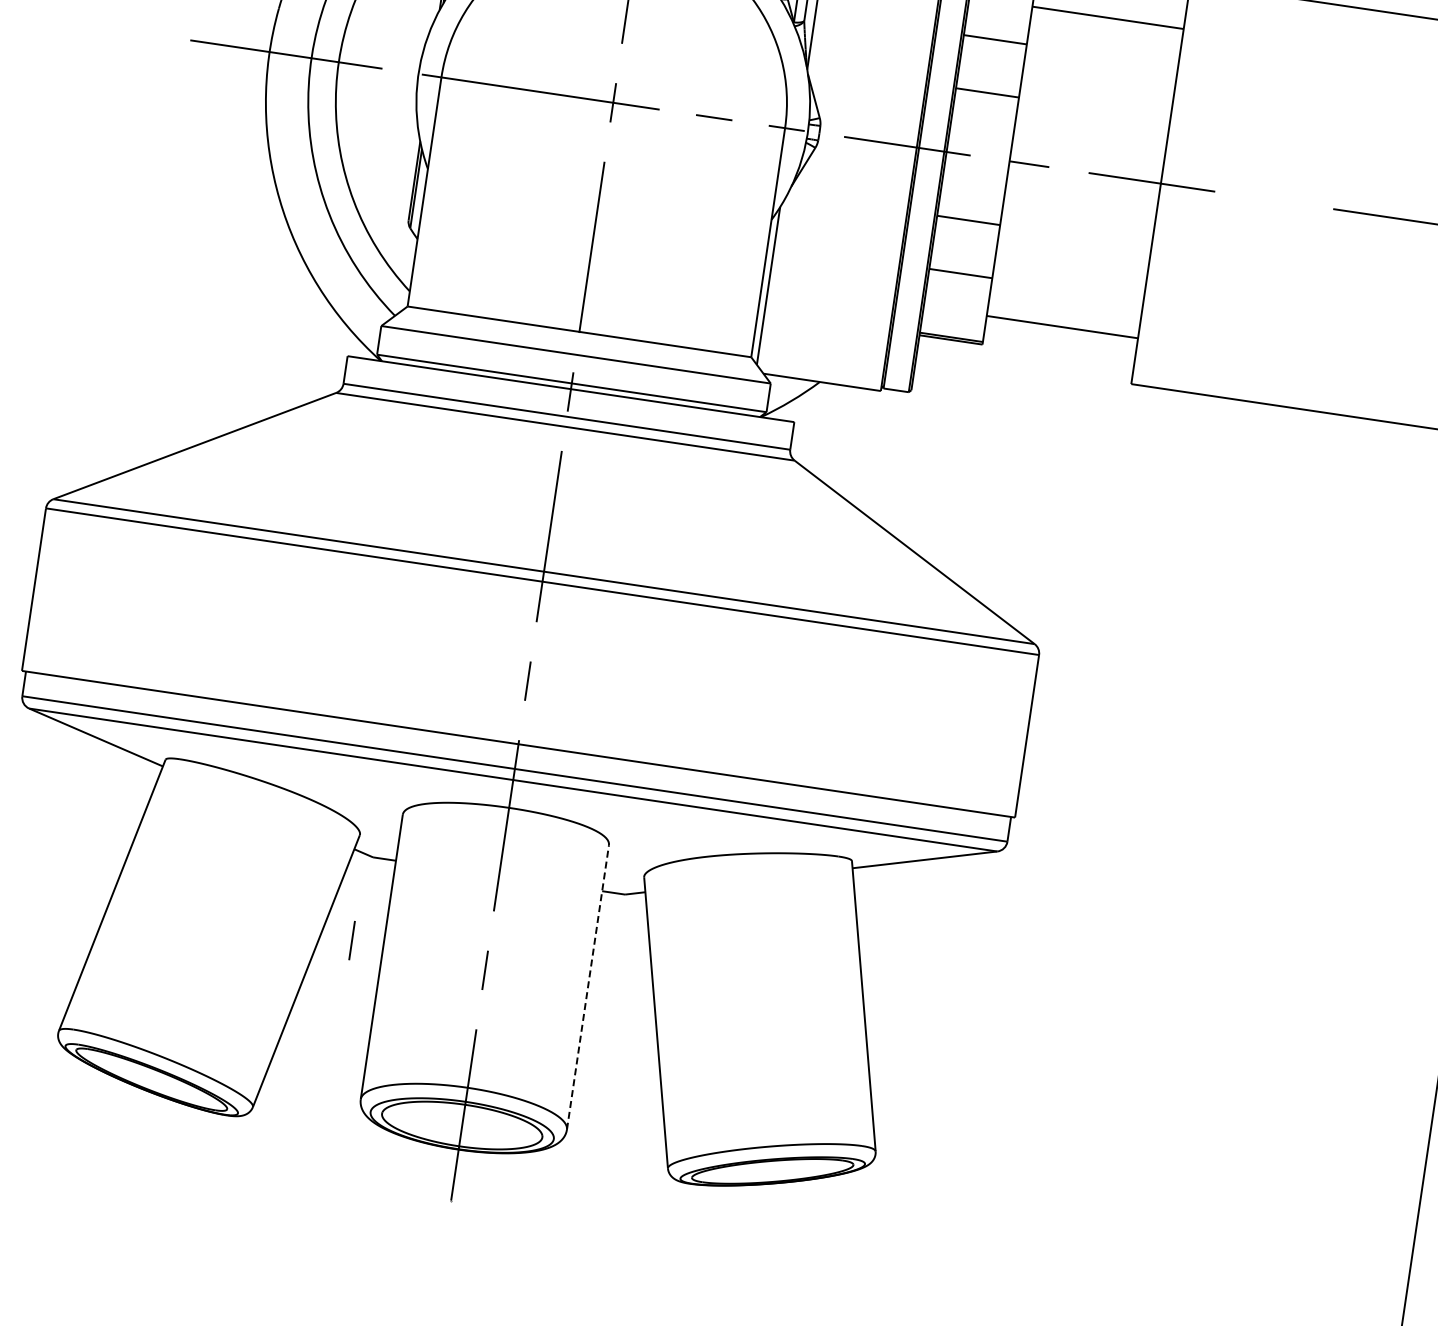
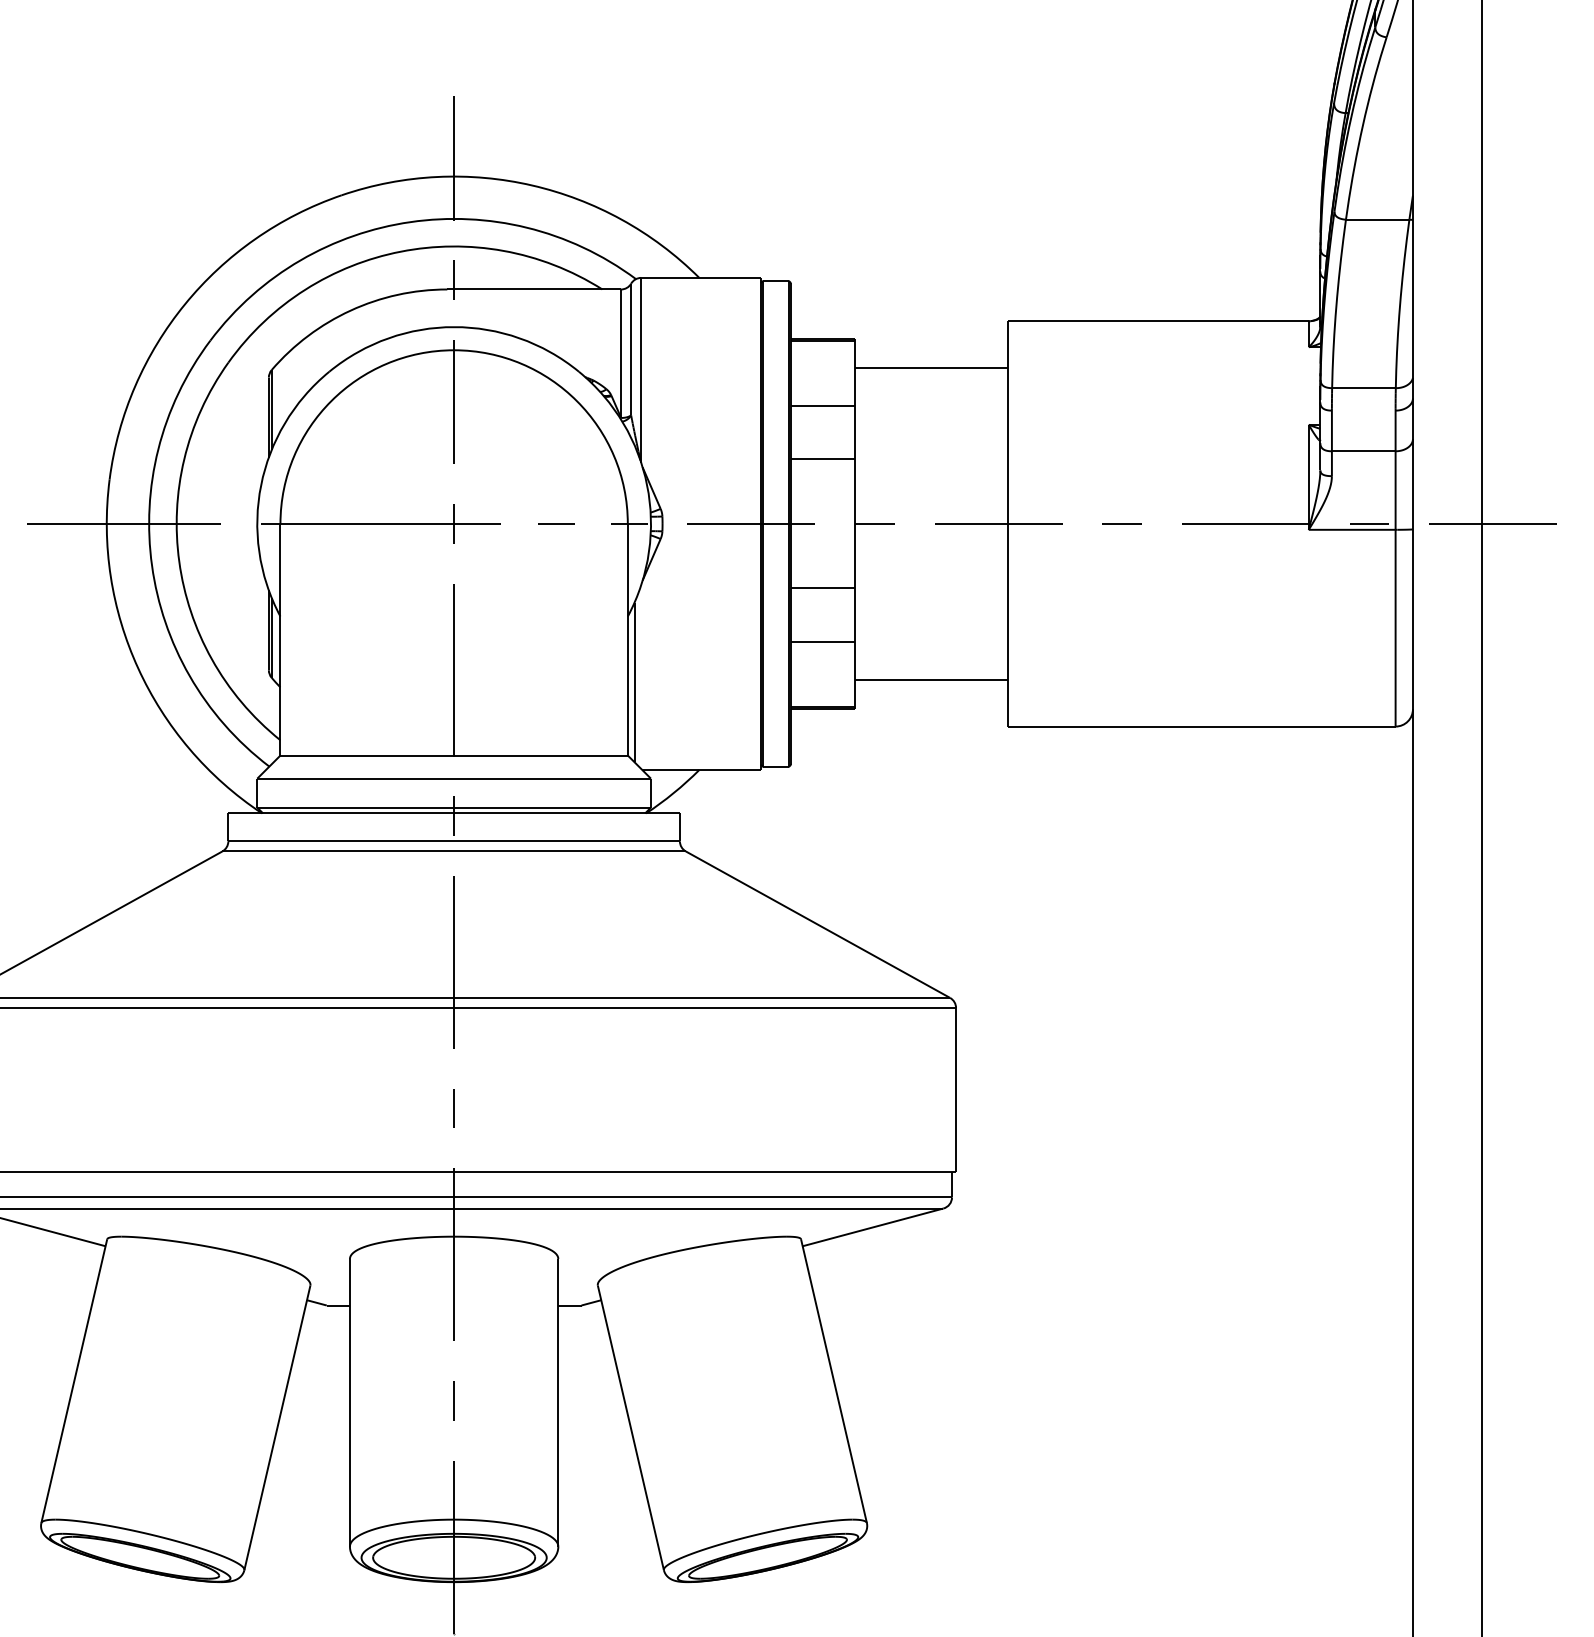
line: (1273, 199) -> (1121, 523), added
line: (351, 940) -> (317, 1390), removed
line: (588, 987) -> (558, 1402), dashed -> solid

